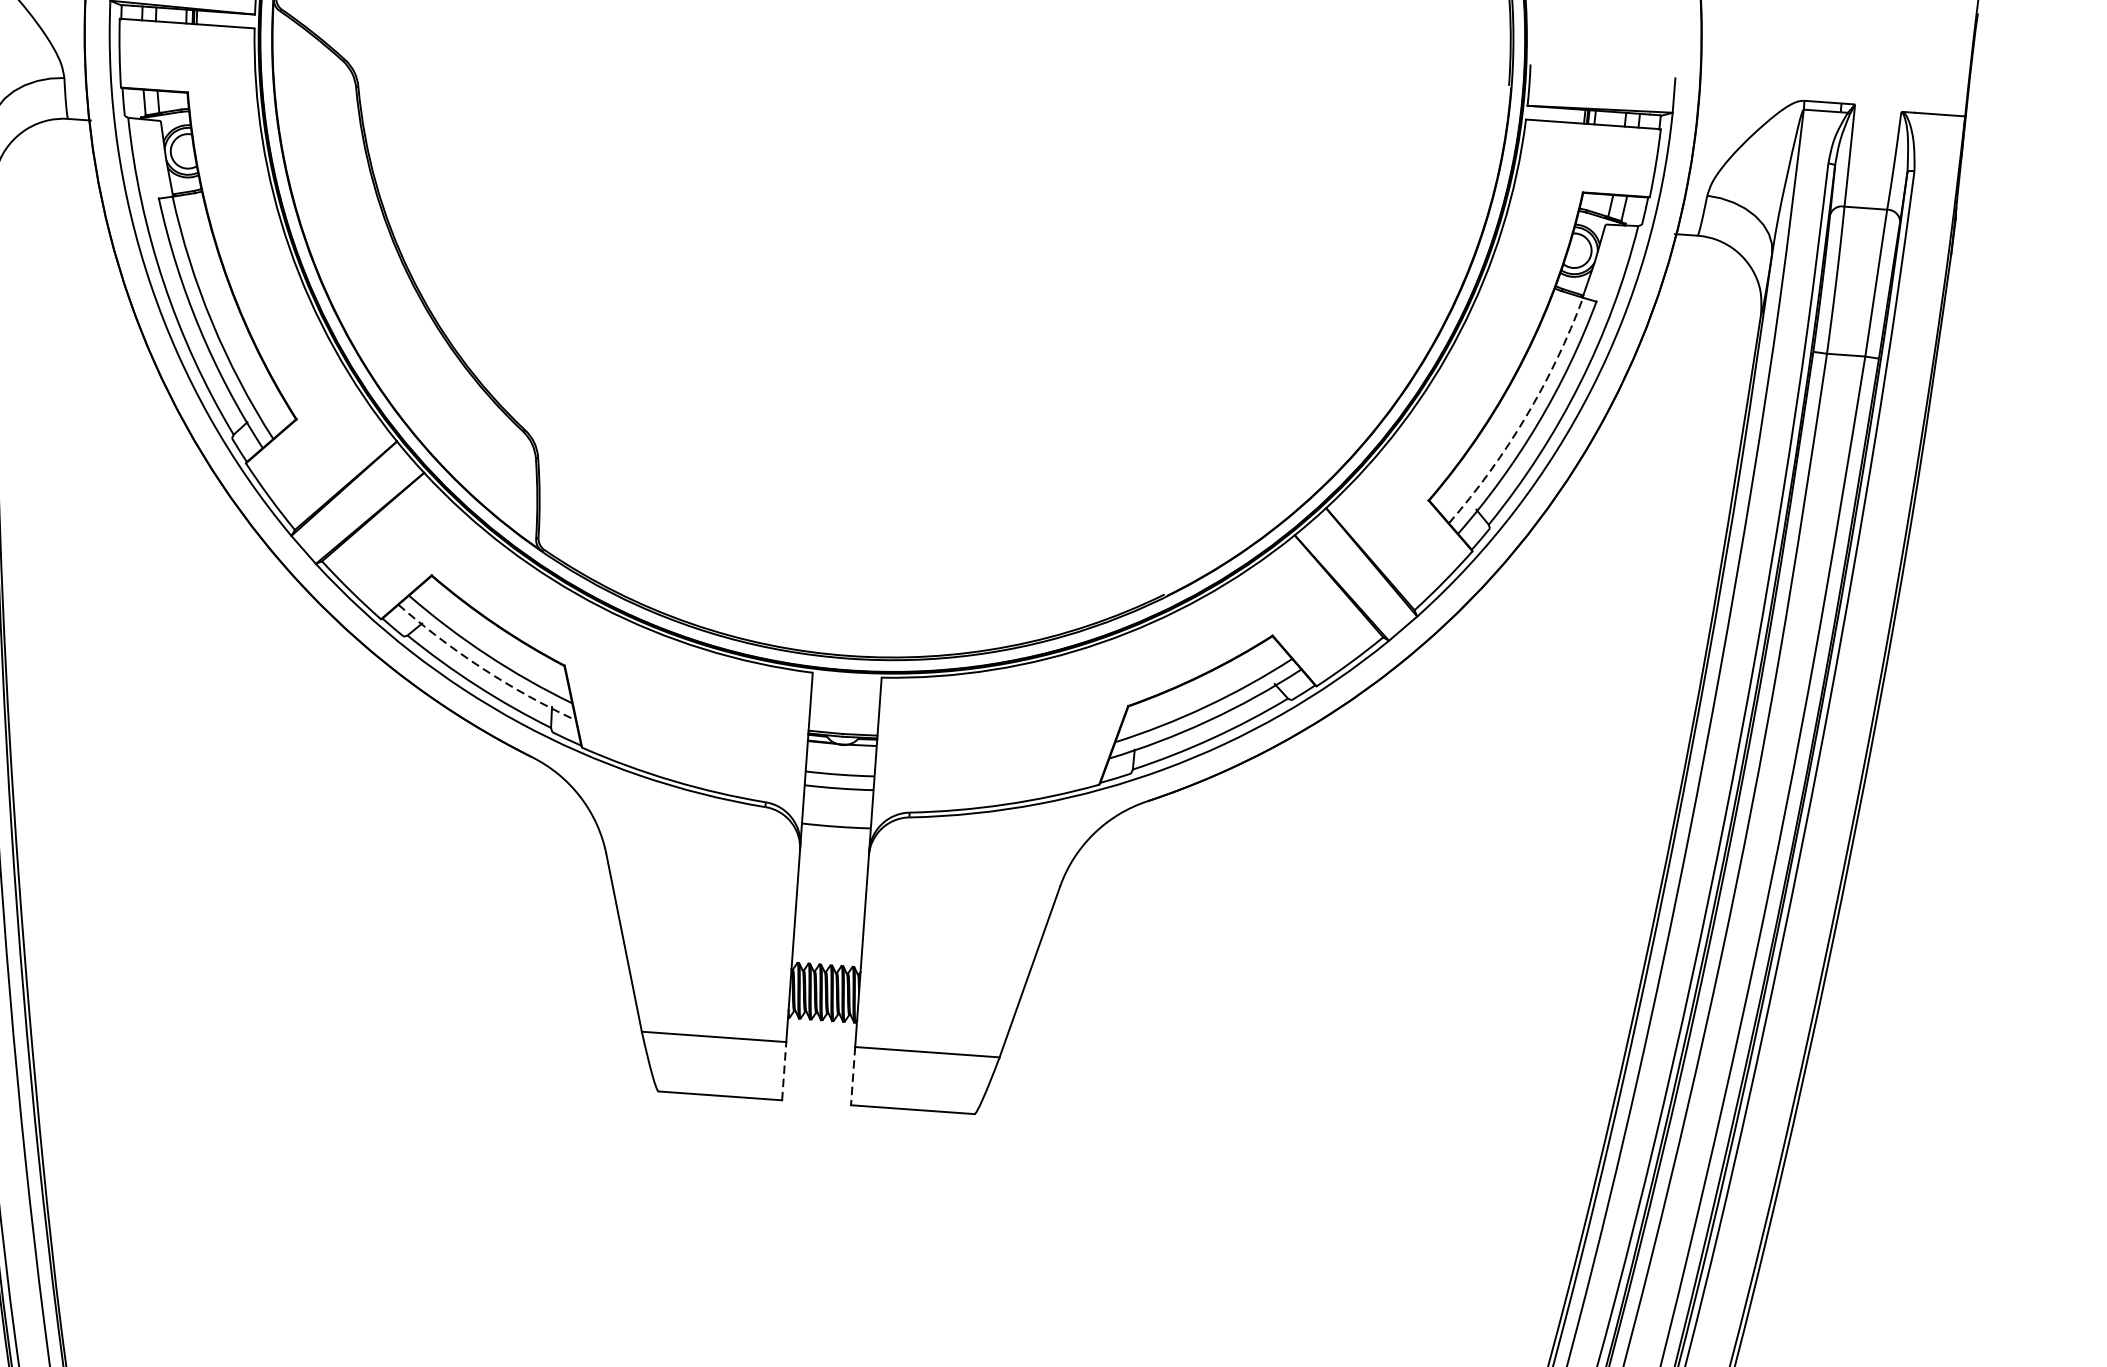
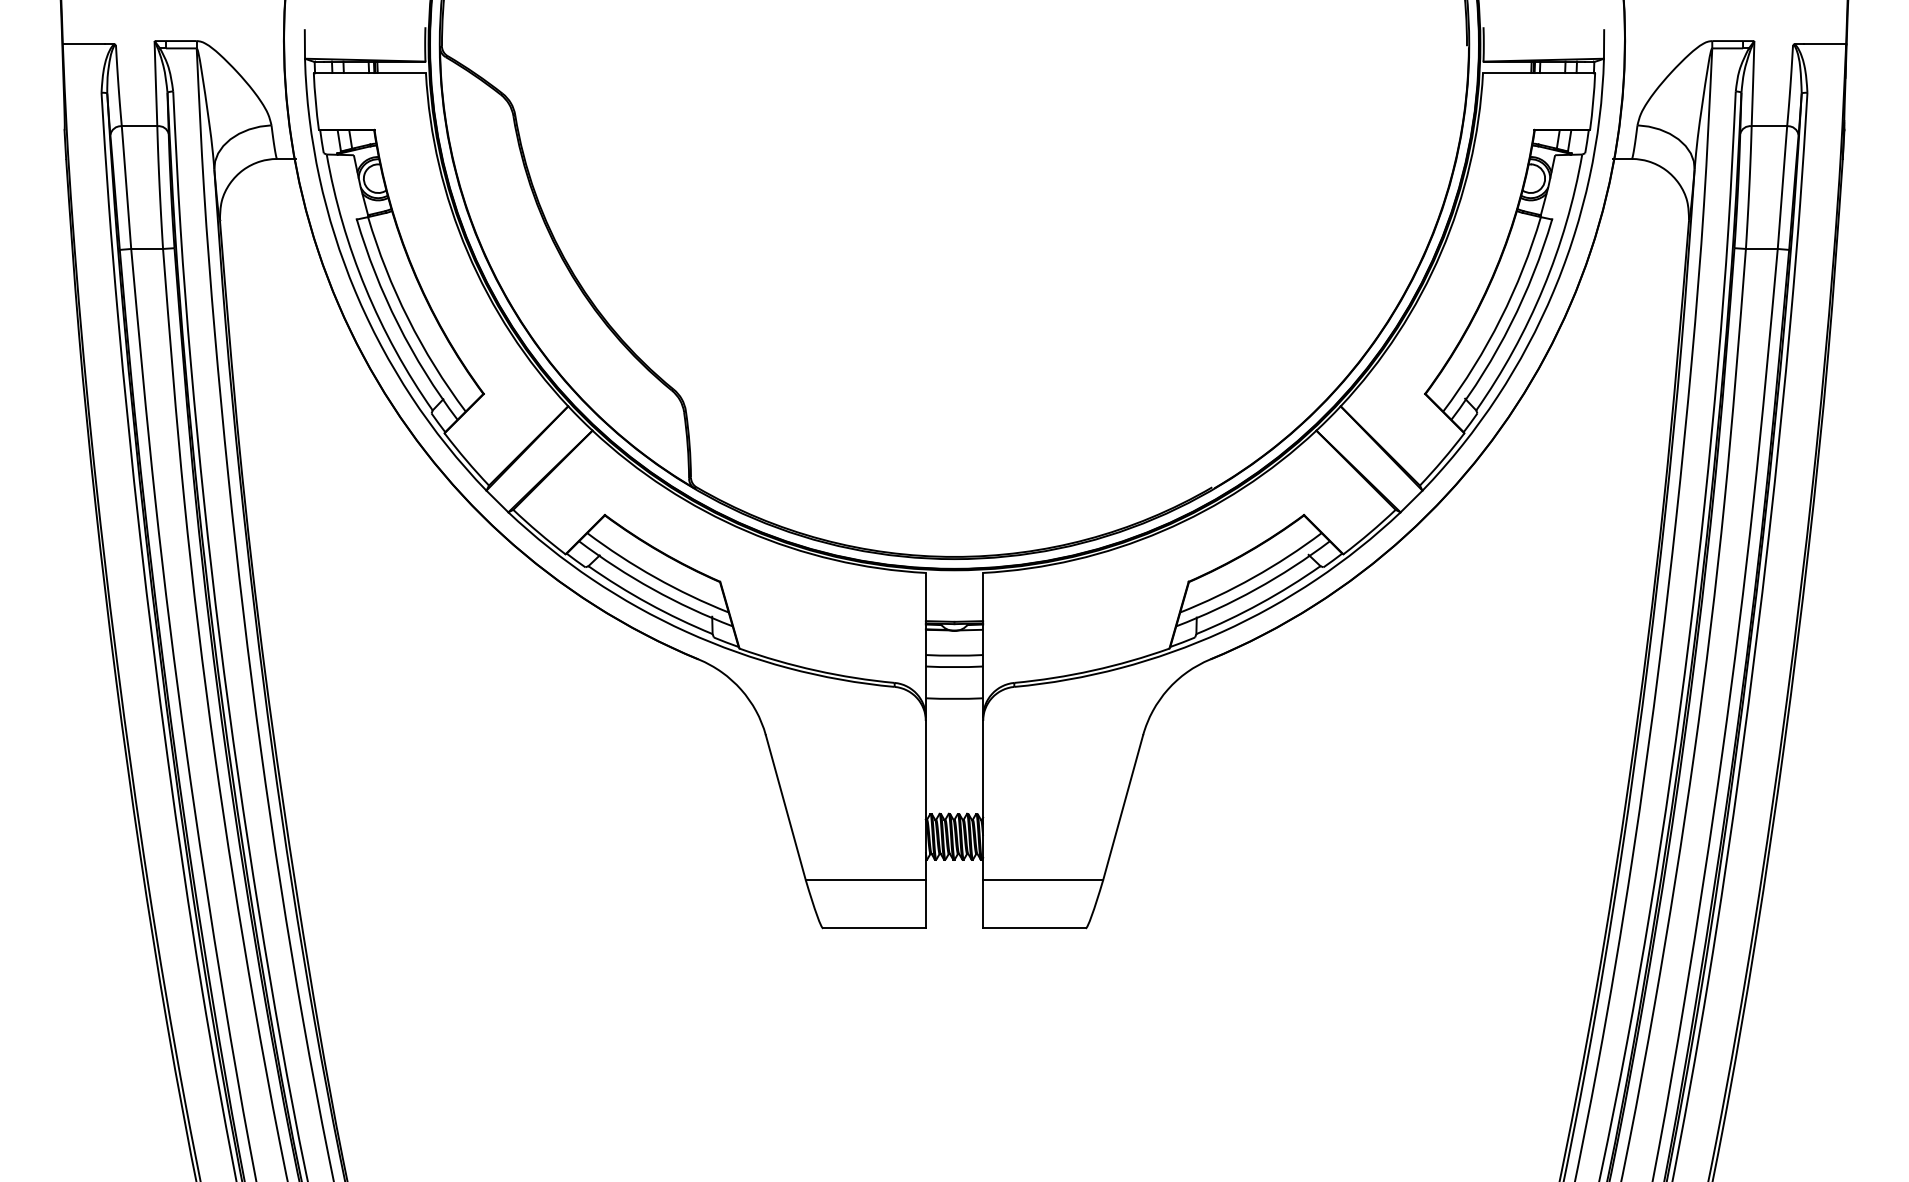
arc: (1525, 416) -> (1500, 318), dashed -> solid
arc: (482, 669) -> (652, 589), dashed -> solid
line: (783, 1070) -> (925, 903), dashed -> solid
line: (853, 1076) -> (983, 904), dashed -> solid

